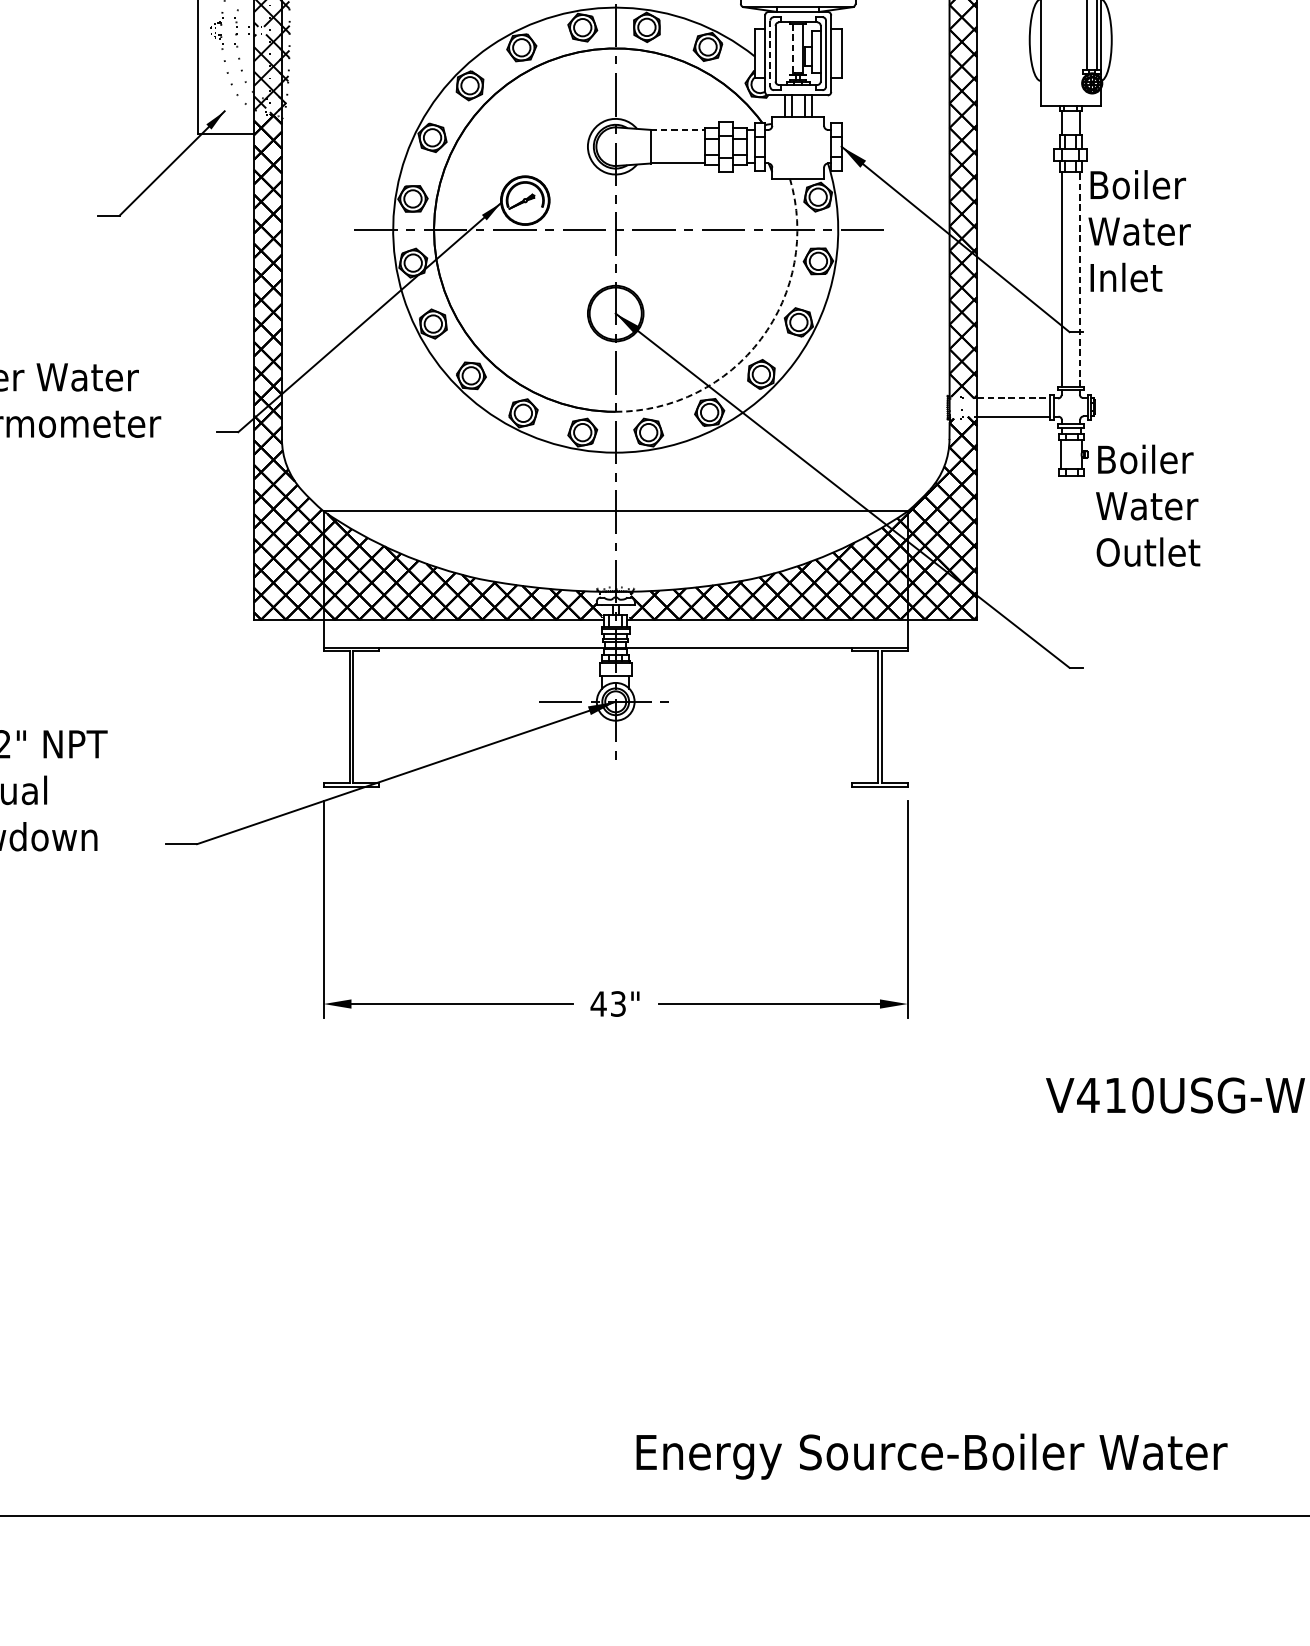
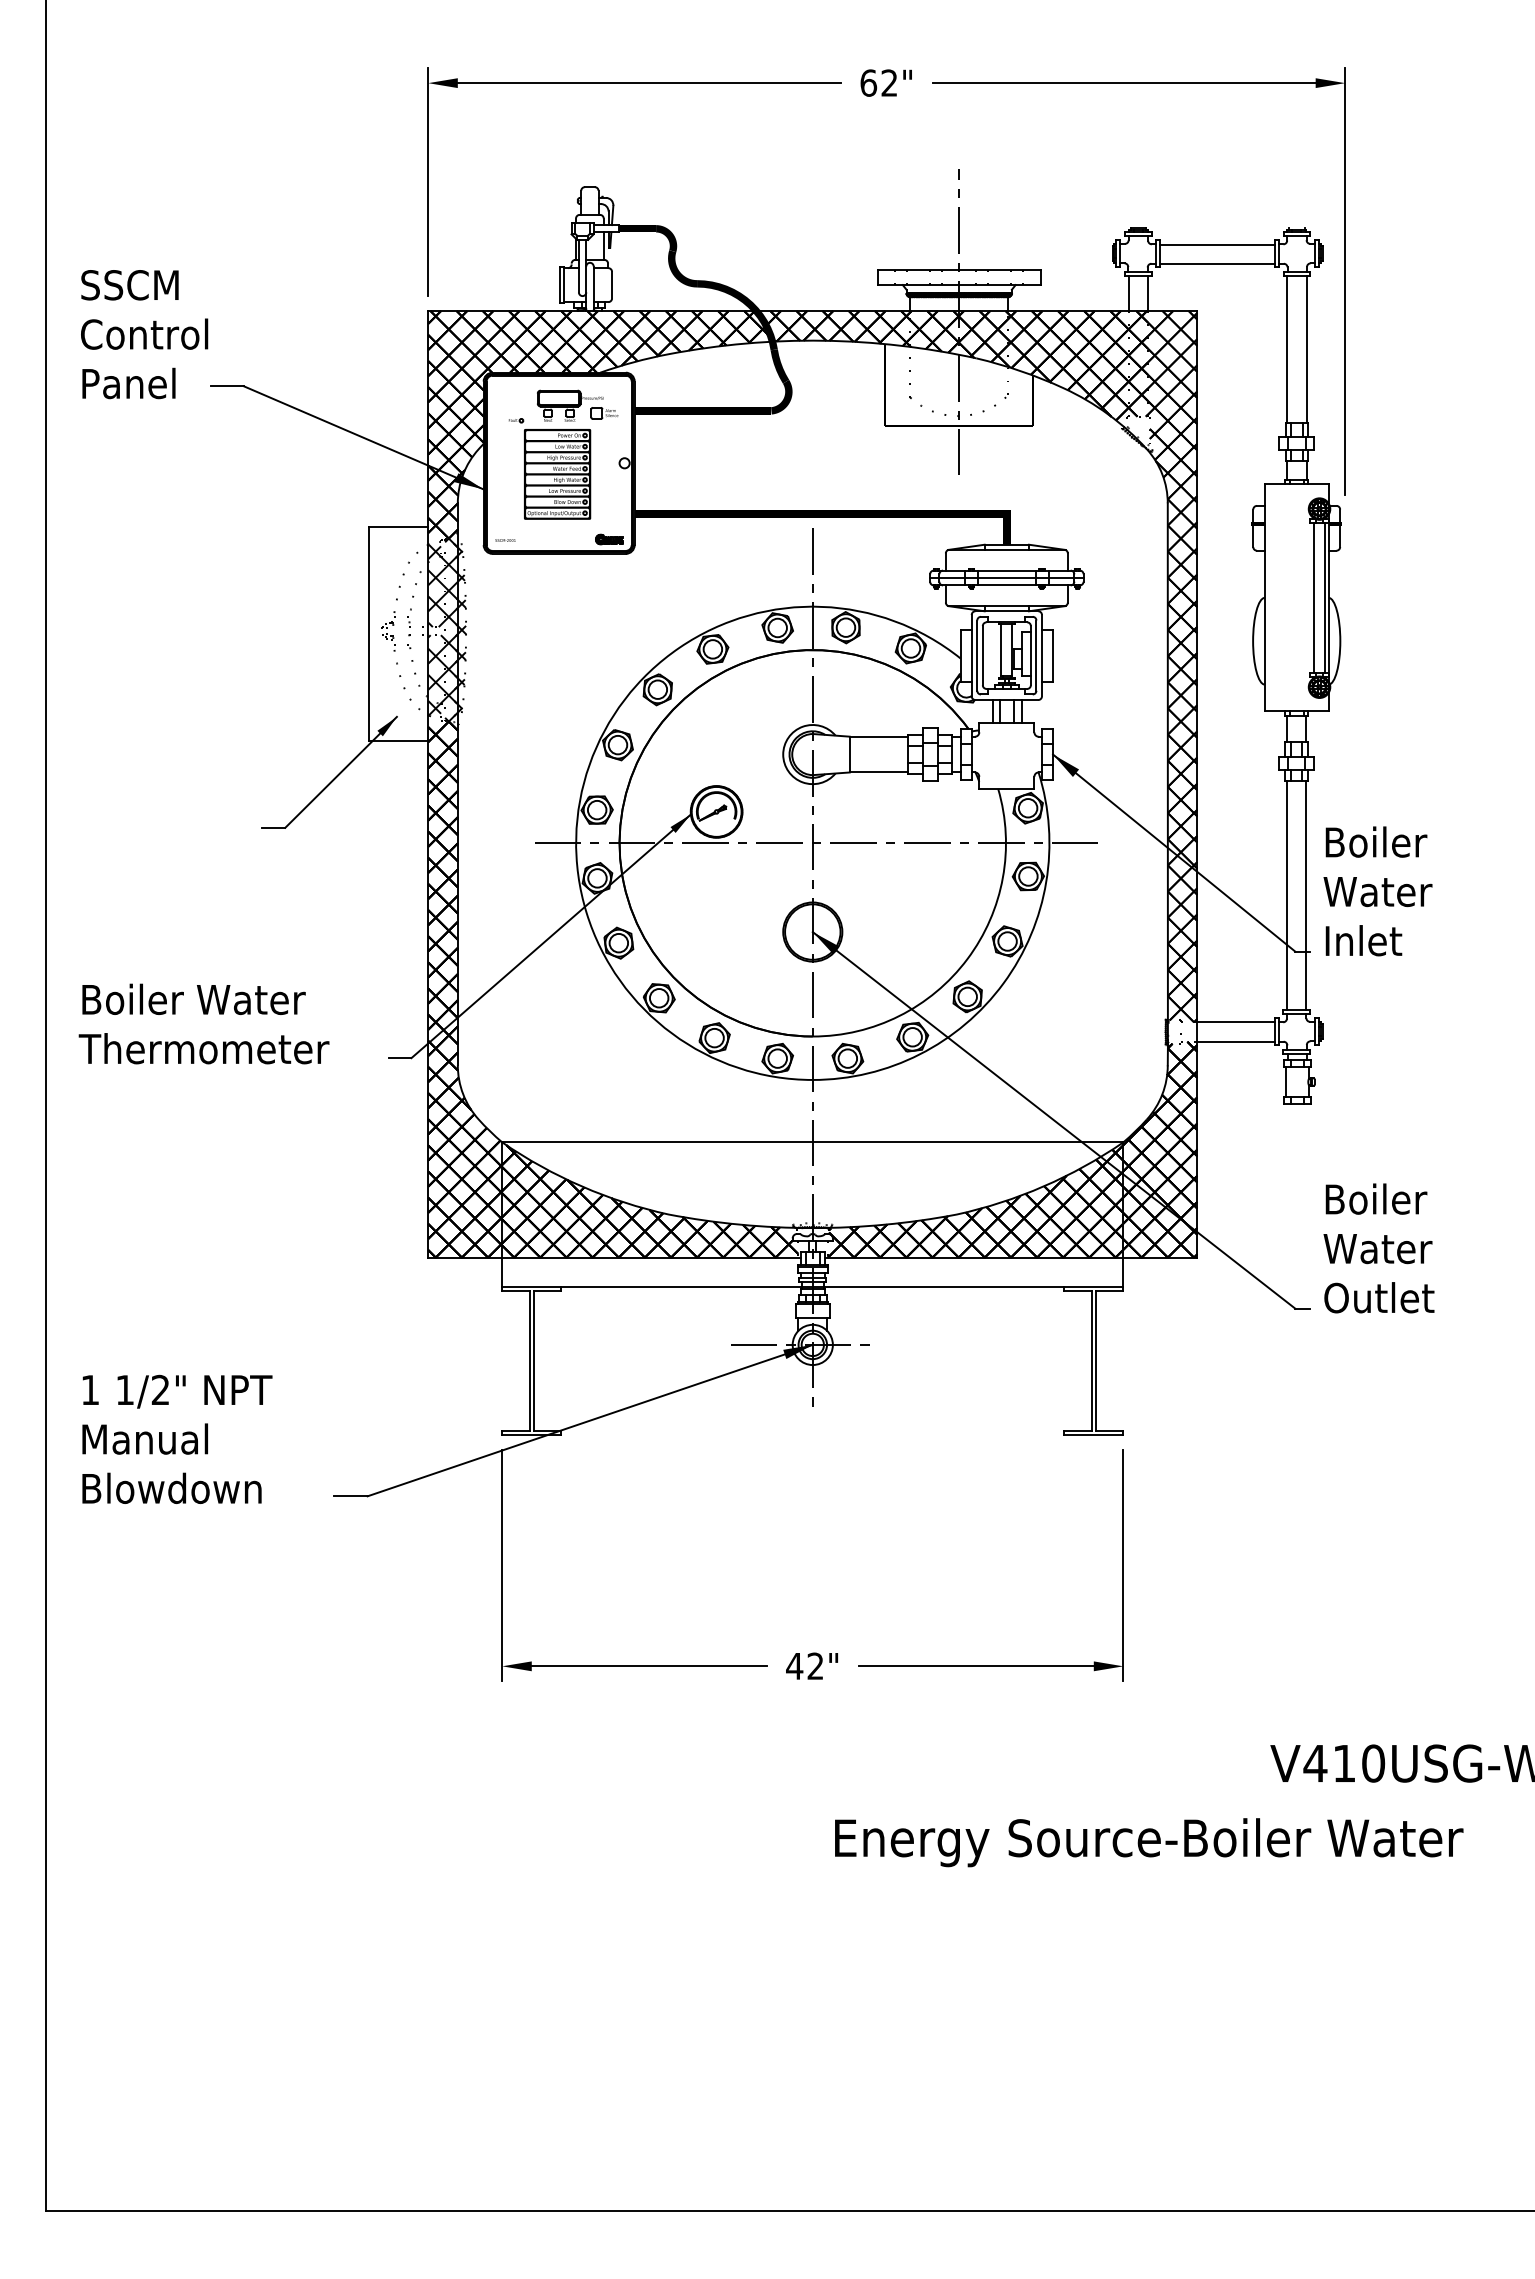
line: (793, 48) -> (1001, 650), dashed -> solid
line: (770, 54) -> (977, 656), dashed -> solid
line: (678, 130) -> (879, 737), dashed -> solid
text: (1139, 231) -> (1377, 891), moved
line: (1079, 279) -> (1306, 895), dashed -> solid
arc: (761, 339) -> (967, 959), dashed -> solid
line: (1014, 398) -> (1236, 1022), dashed -> solid
text: (1147, 505) -> (1378, 1248), moved
text: (618, 1004) -> (815, 1666), 43" -> 42"
text: (932, 1456) -> (1149, 1842), moved

